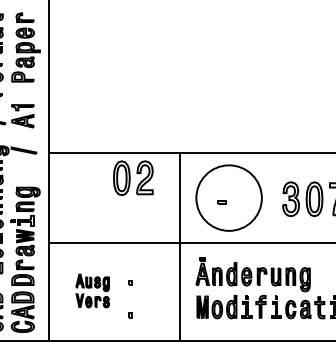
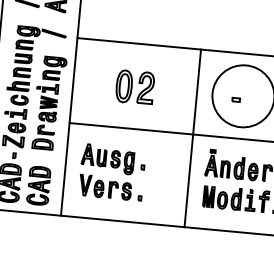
part: (133, 178) -> (135, 87), moved
part: (25, 235) -> (49, 102), moved
part: (92, 290) -> (106, 171), size x1.67

